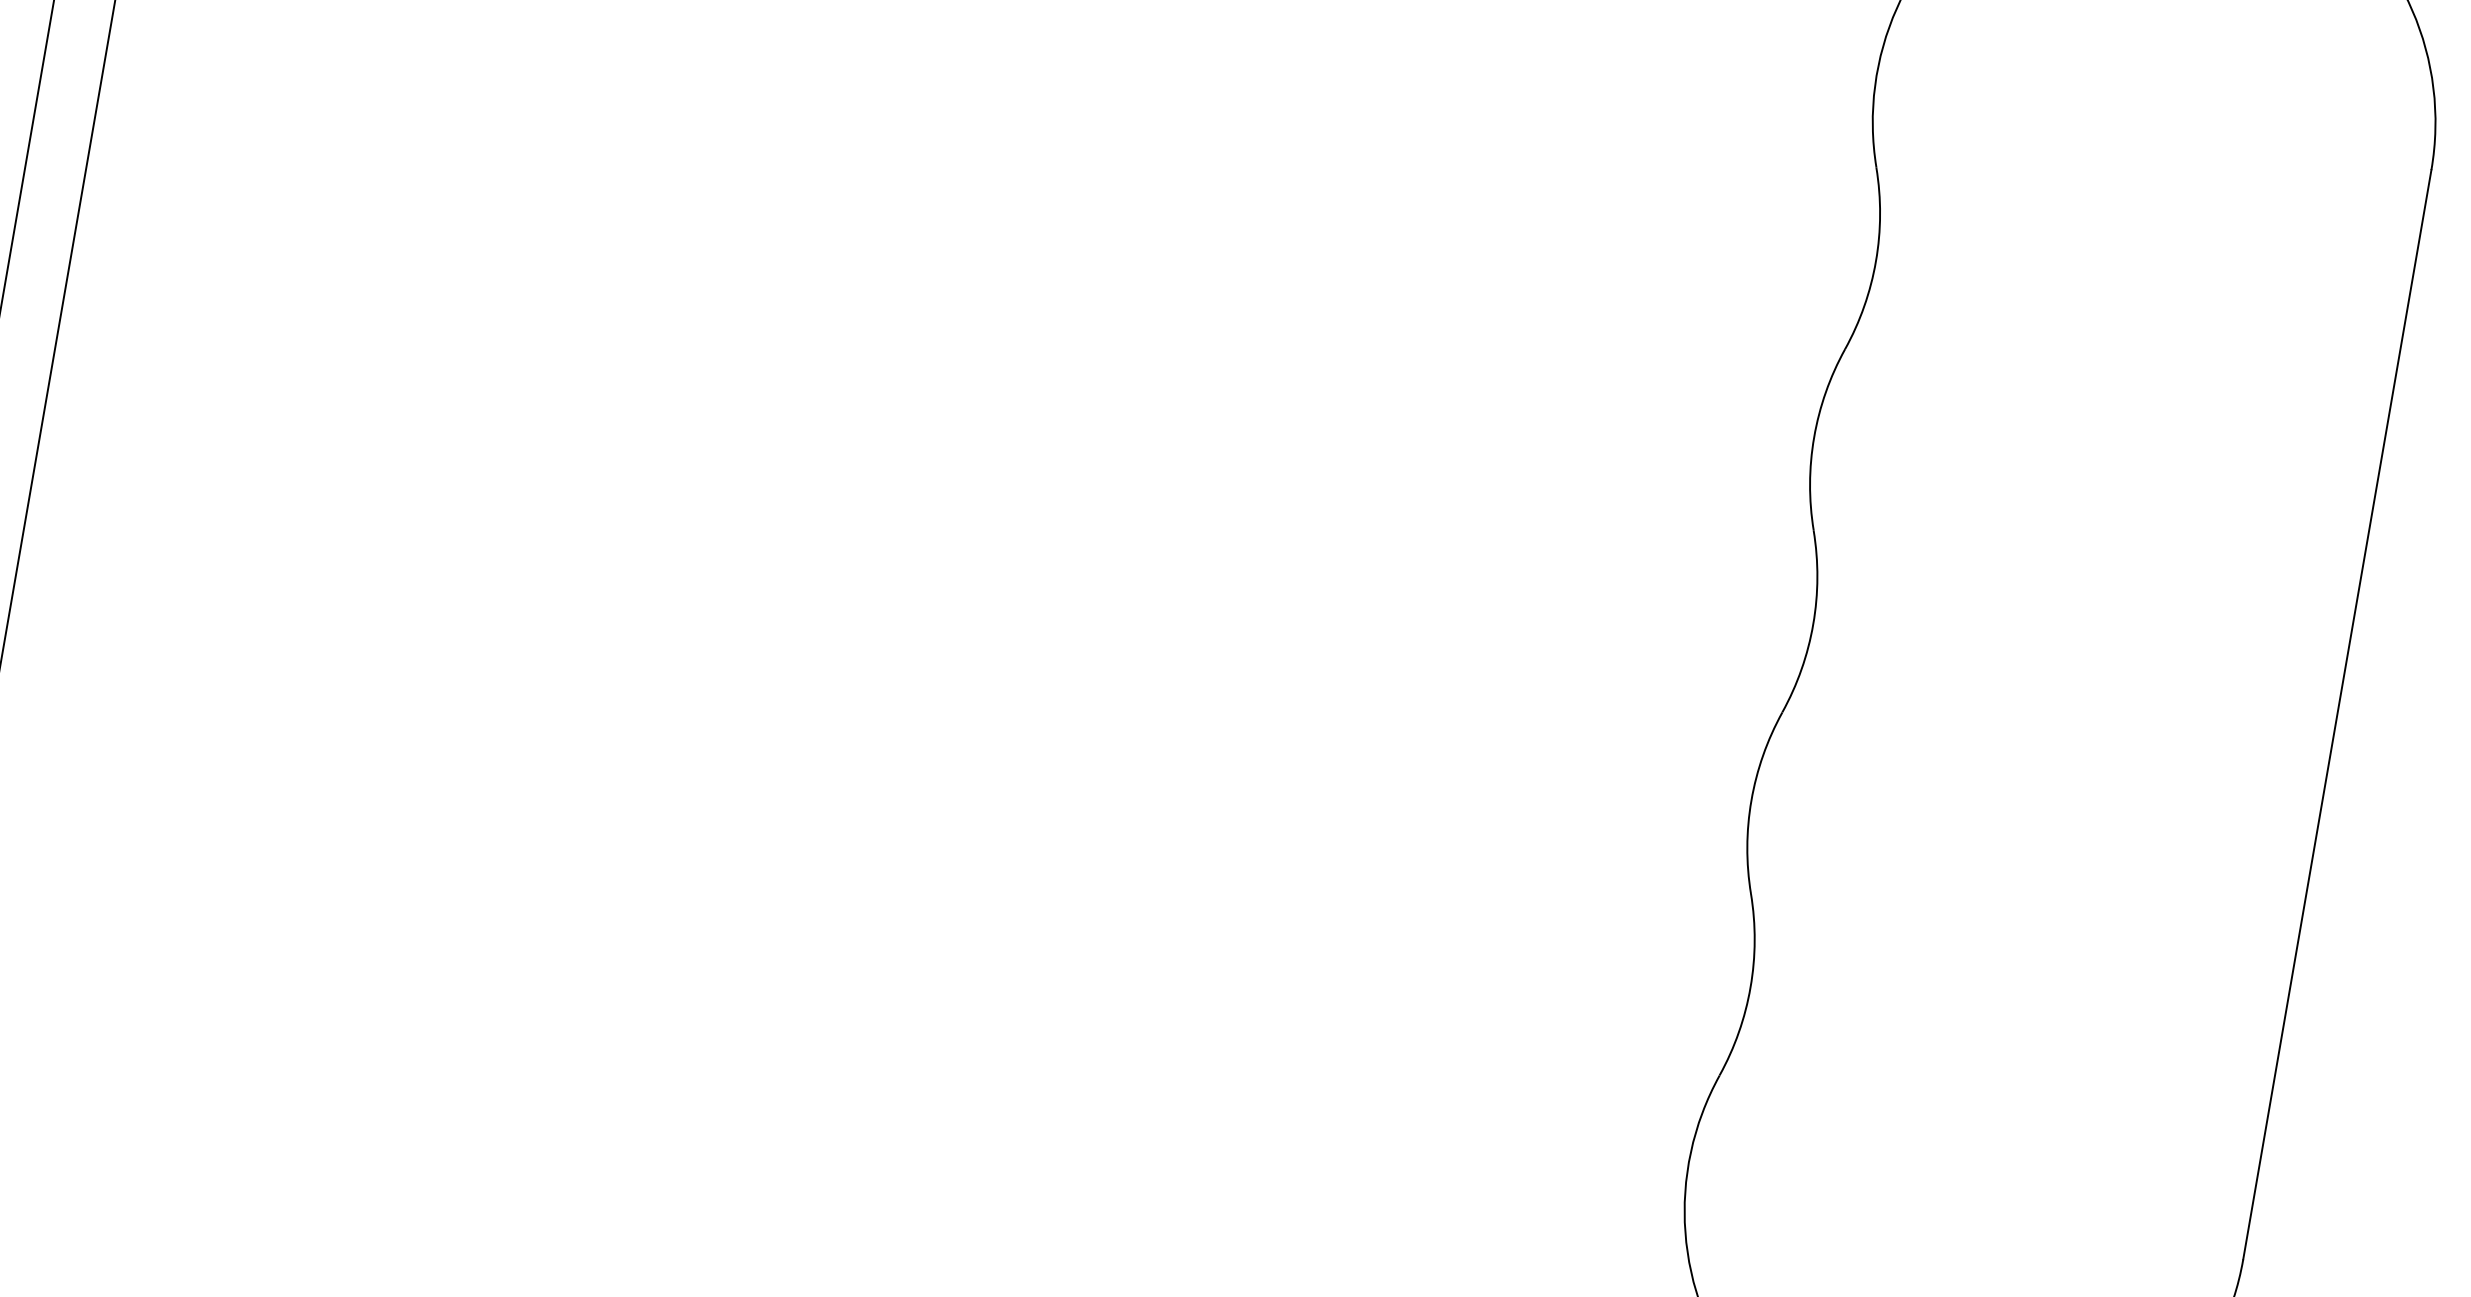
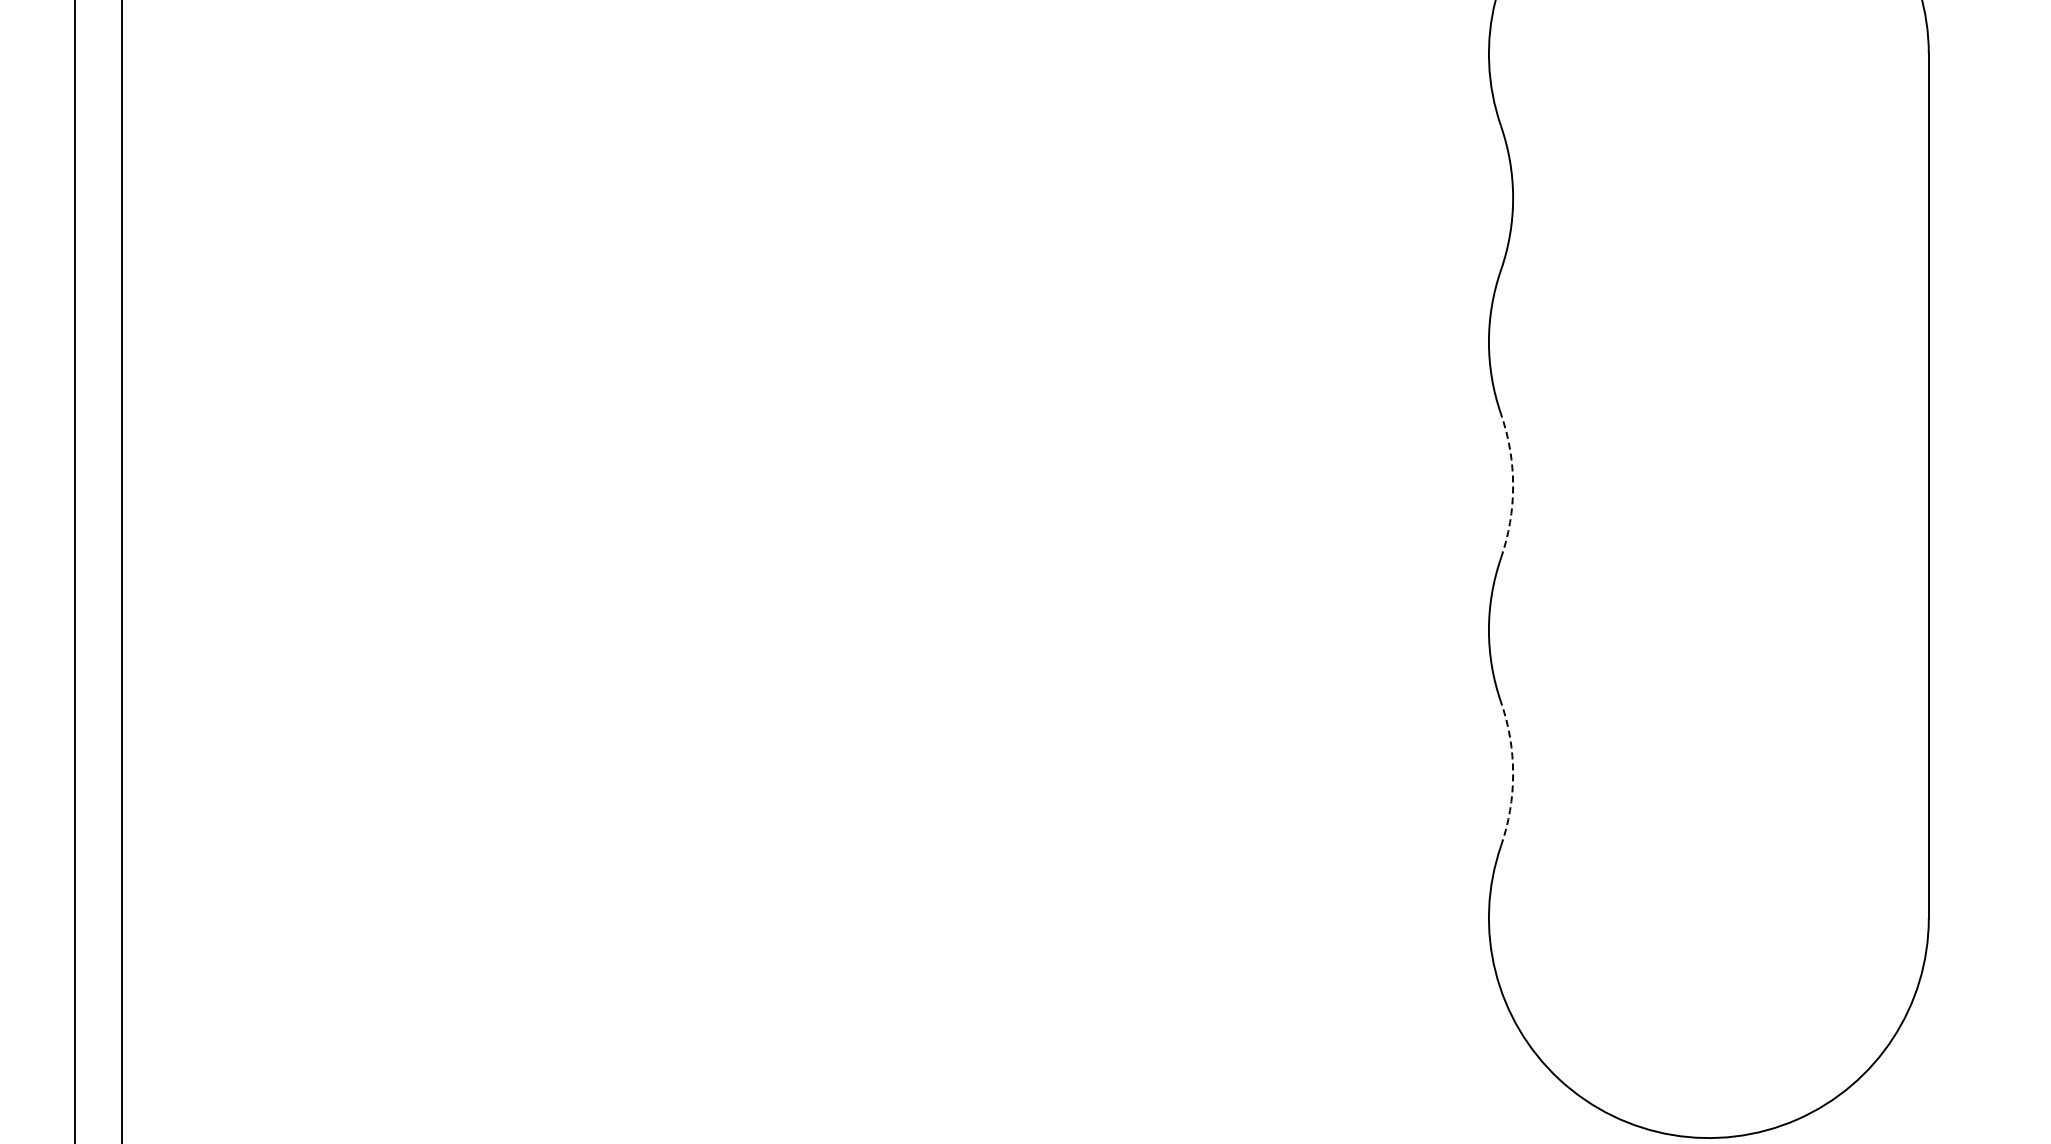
arc: (1813, 624) -> (1513, 486), solid -> dashed
arc: (1750, 987) -> (1513, 774), solid -> dashed

